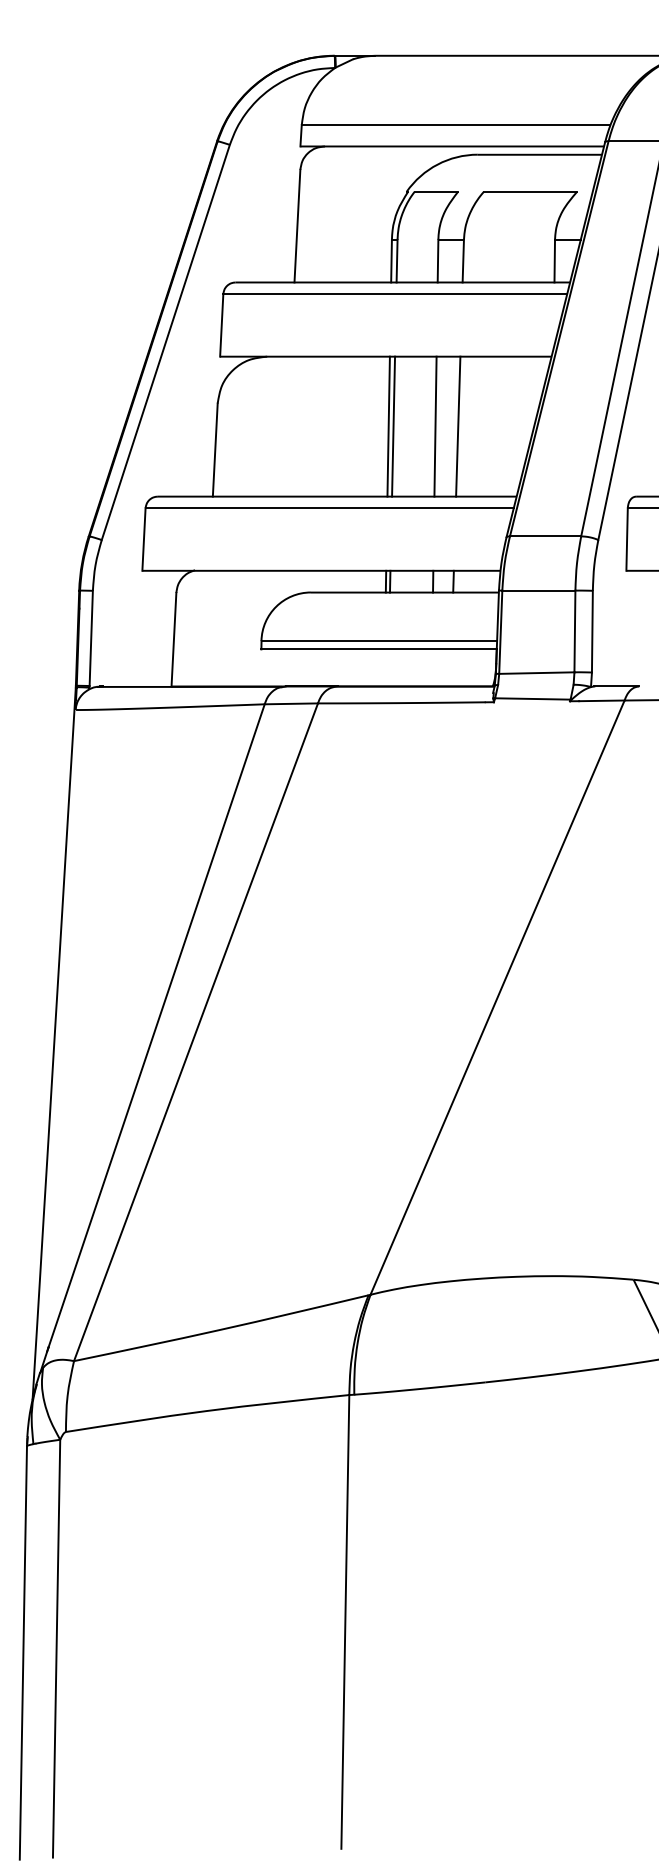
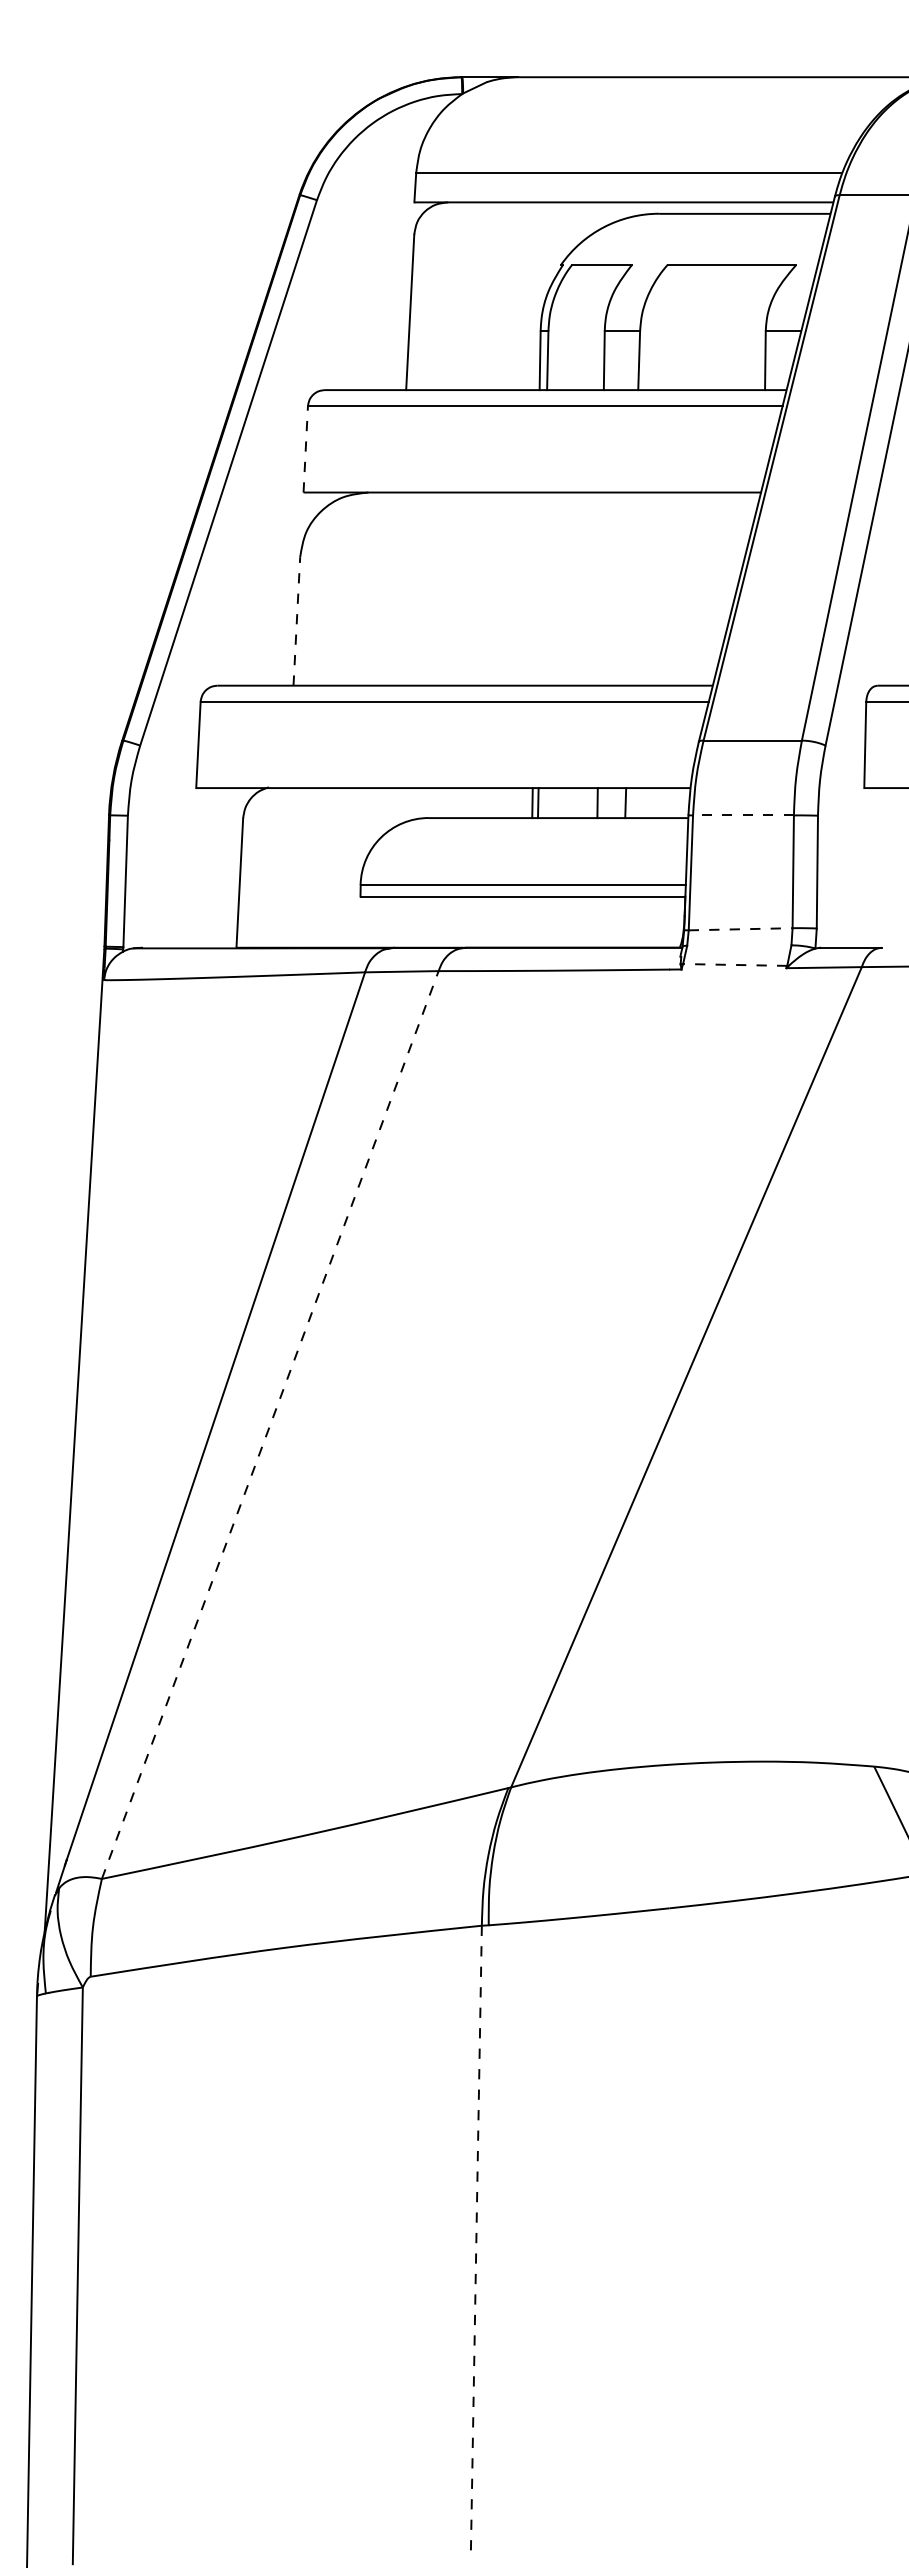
line: (221, 324) -> (305, 448), solid -> dashed
line: (388, 426) -> (535, 588), removed
line: (393, 426) -> (542, 588), removed
line: (435, 426) -> (600, 588), removed
line: (458, 426) -> (632, 588), removed
line: (215, 449) -> (296, 620), solid -> dashed
line: (538, 590) -> (742, 815), solid -> dashed
line: (536, 673) -> (740, 929), solid -> dashed
line: (532, 698) -> (734, 964), solid -> dashed
line: (196, 1031) -> (270, 1424), solid -> dashed
line: (345, 1622) -> (476, 2239), solid -> dashed

